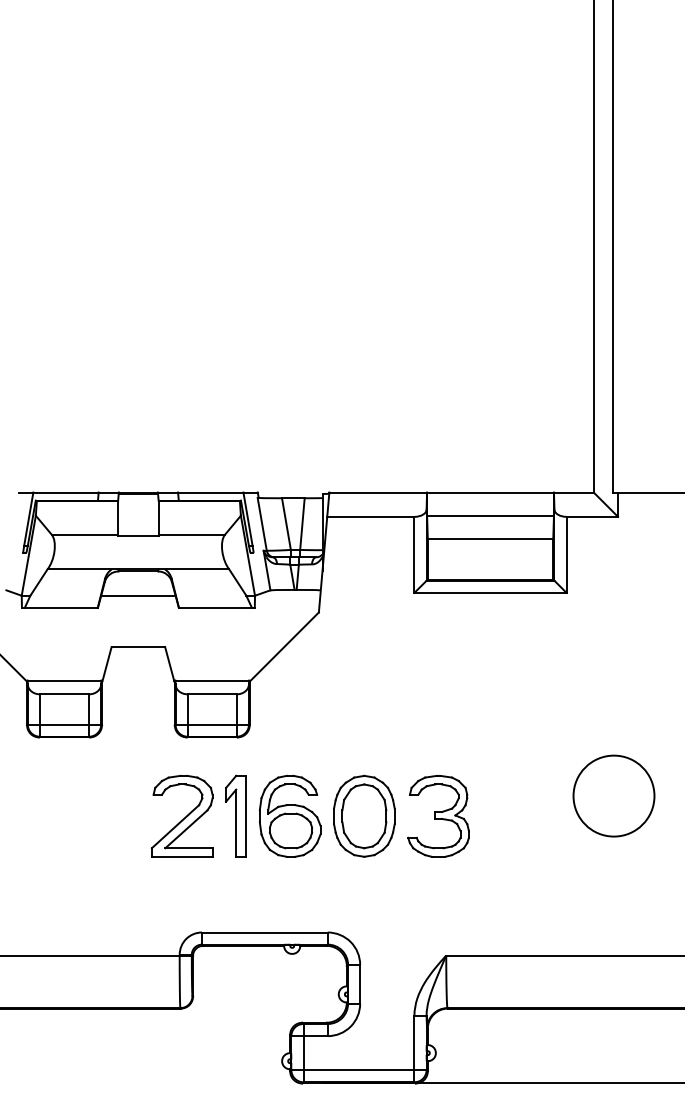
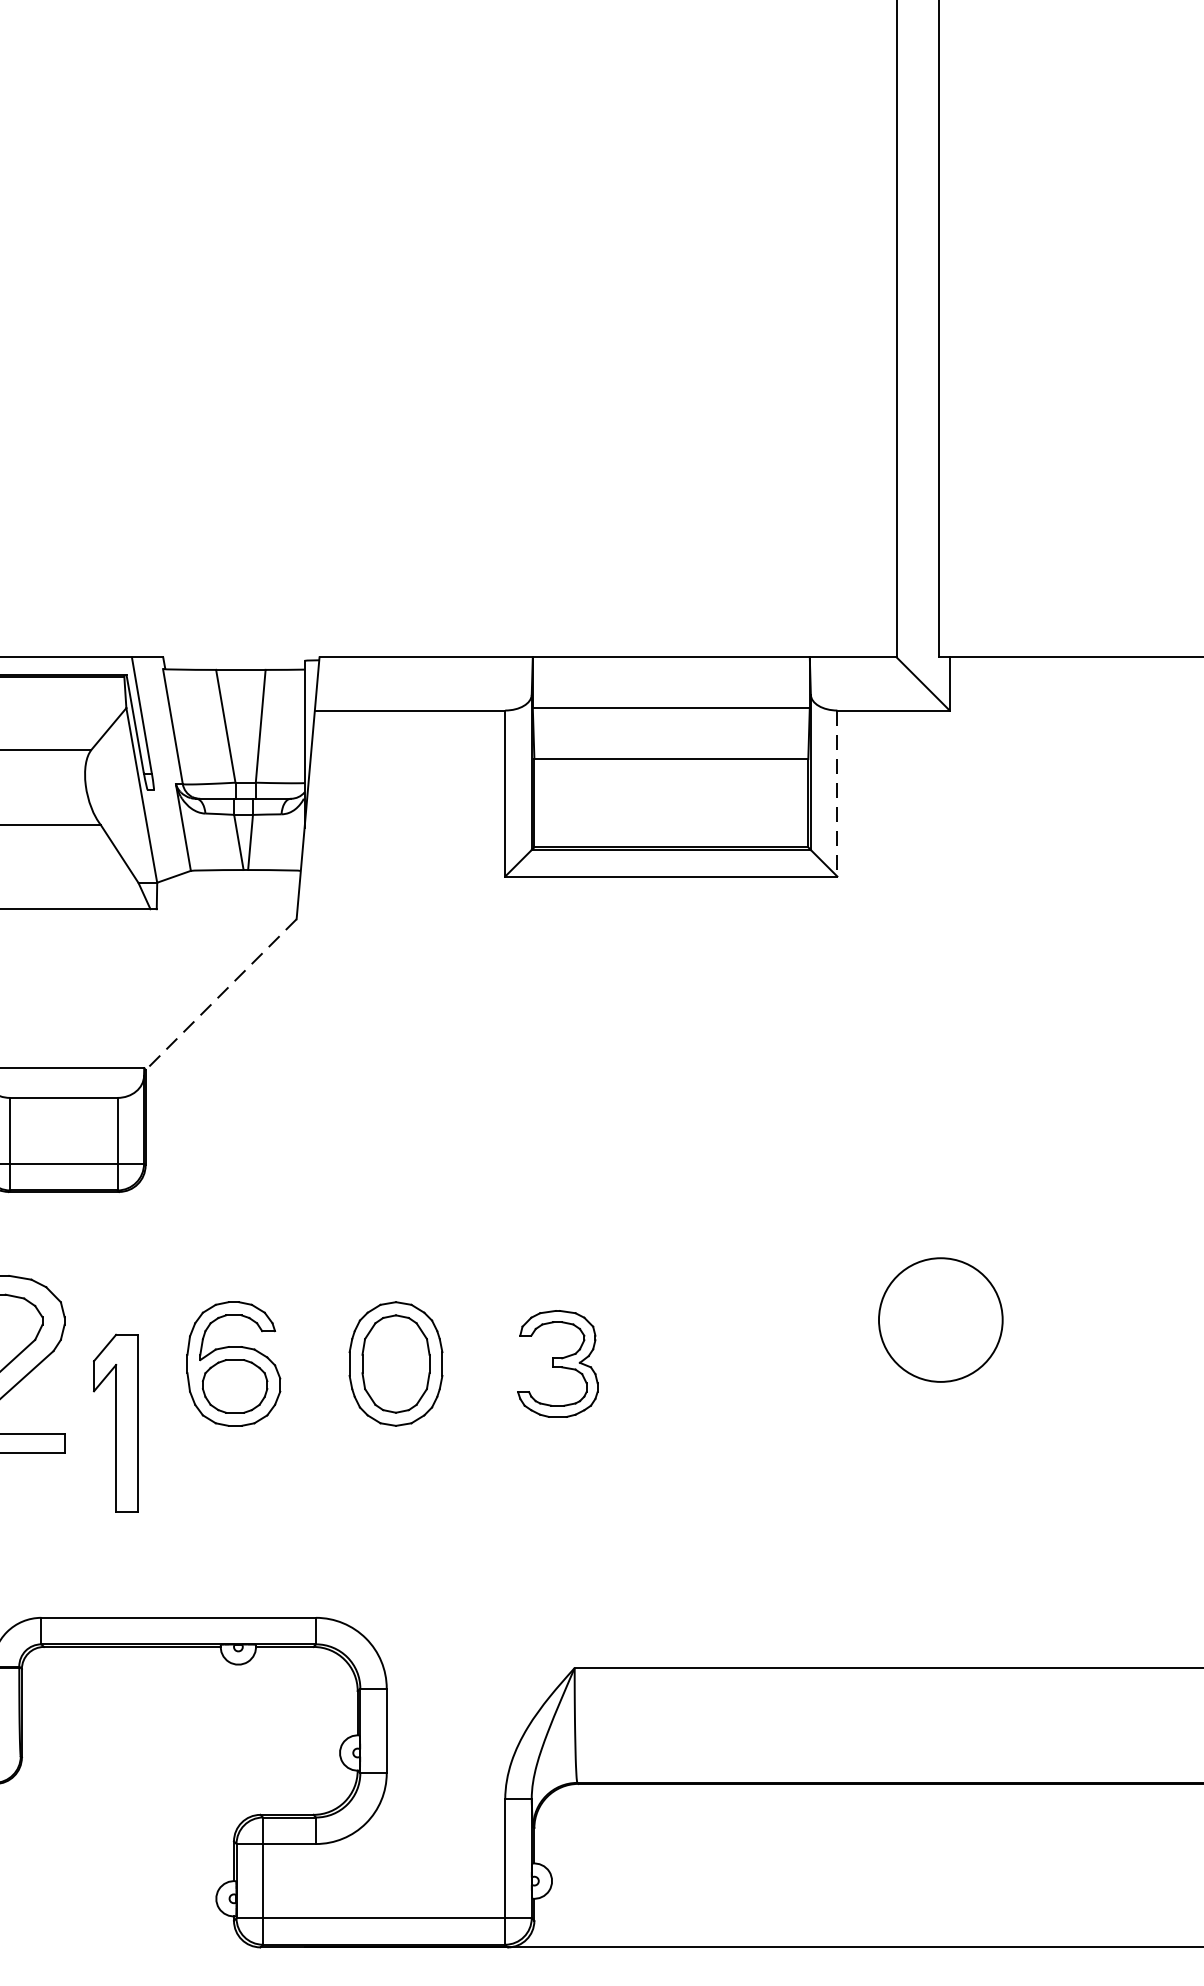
line: (566, 555) -> (837, 794), solid -> dashed
line: (284, 646) -> (221, 993), solid -> dashed
circle: (613, 795) -> (939, 1318), size x0.7
part: (235, 815) -> (114, 1421), moved
part: (289, 815) -> (232, 1362), size x0.7
part: (364, 815) -> (396, 1362), size x0.7
part: (438, 815) -> (557, 1362), size x0.6

